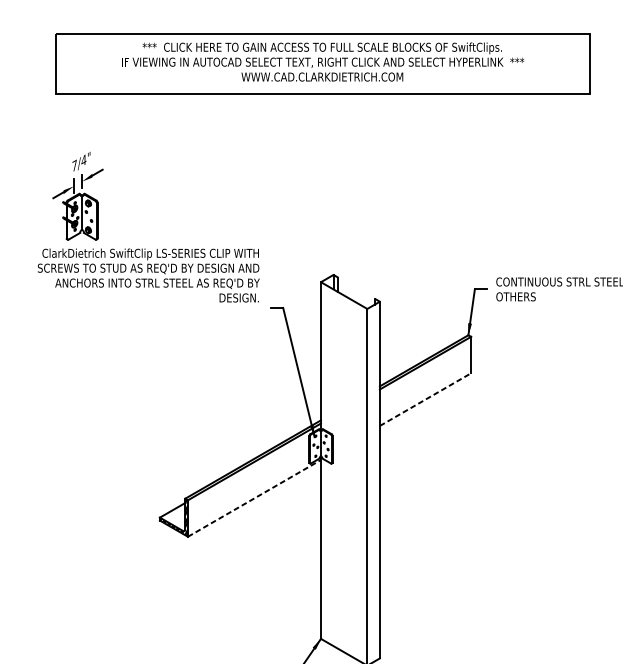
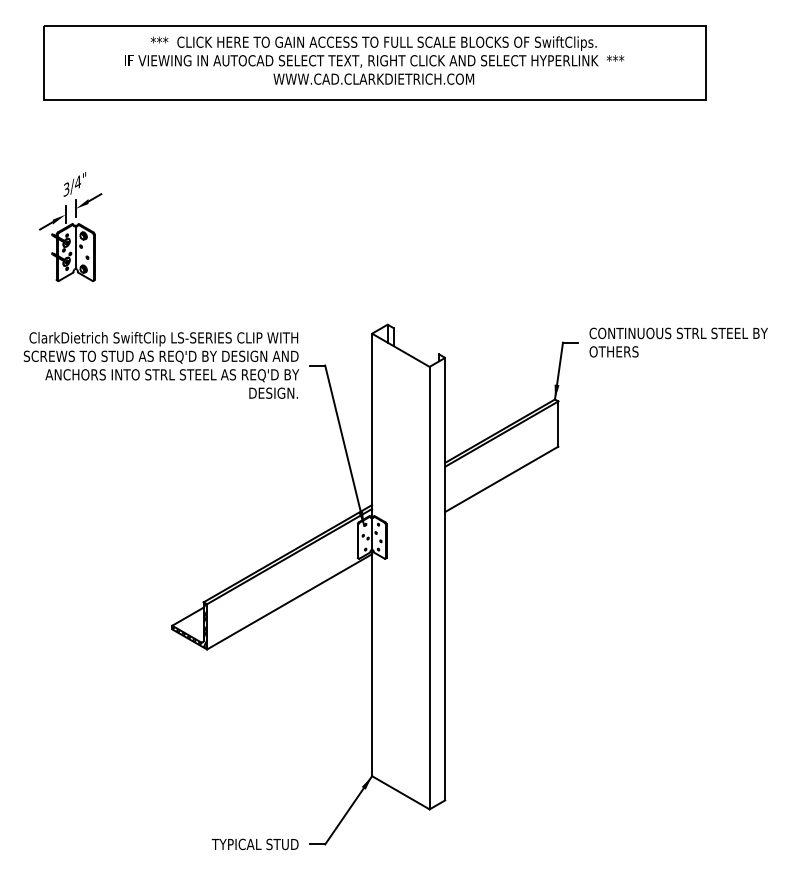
text: (74, 165) -> (66, 188), 7/4" -> 3/4"
text: (148, 275) -> (161, 365), moved
line: (426, 399) -> (502, 479), dashed -> solid
line: (255, 498) -> (290, 601), dashed -> solid

